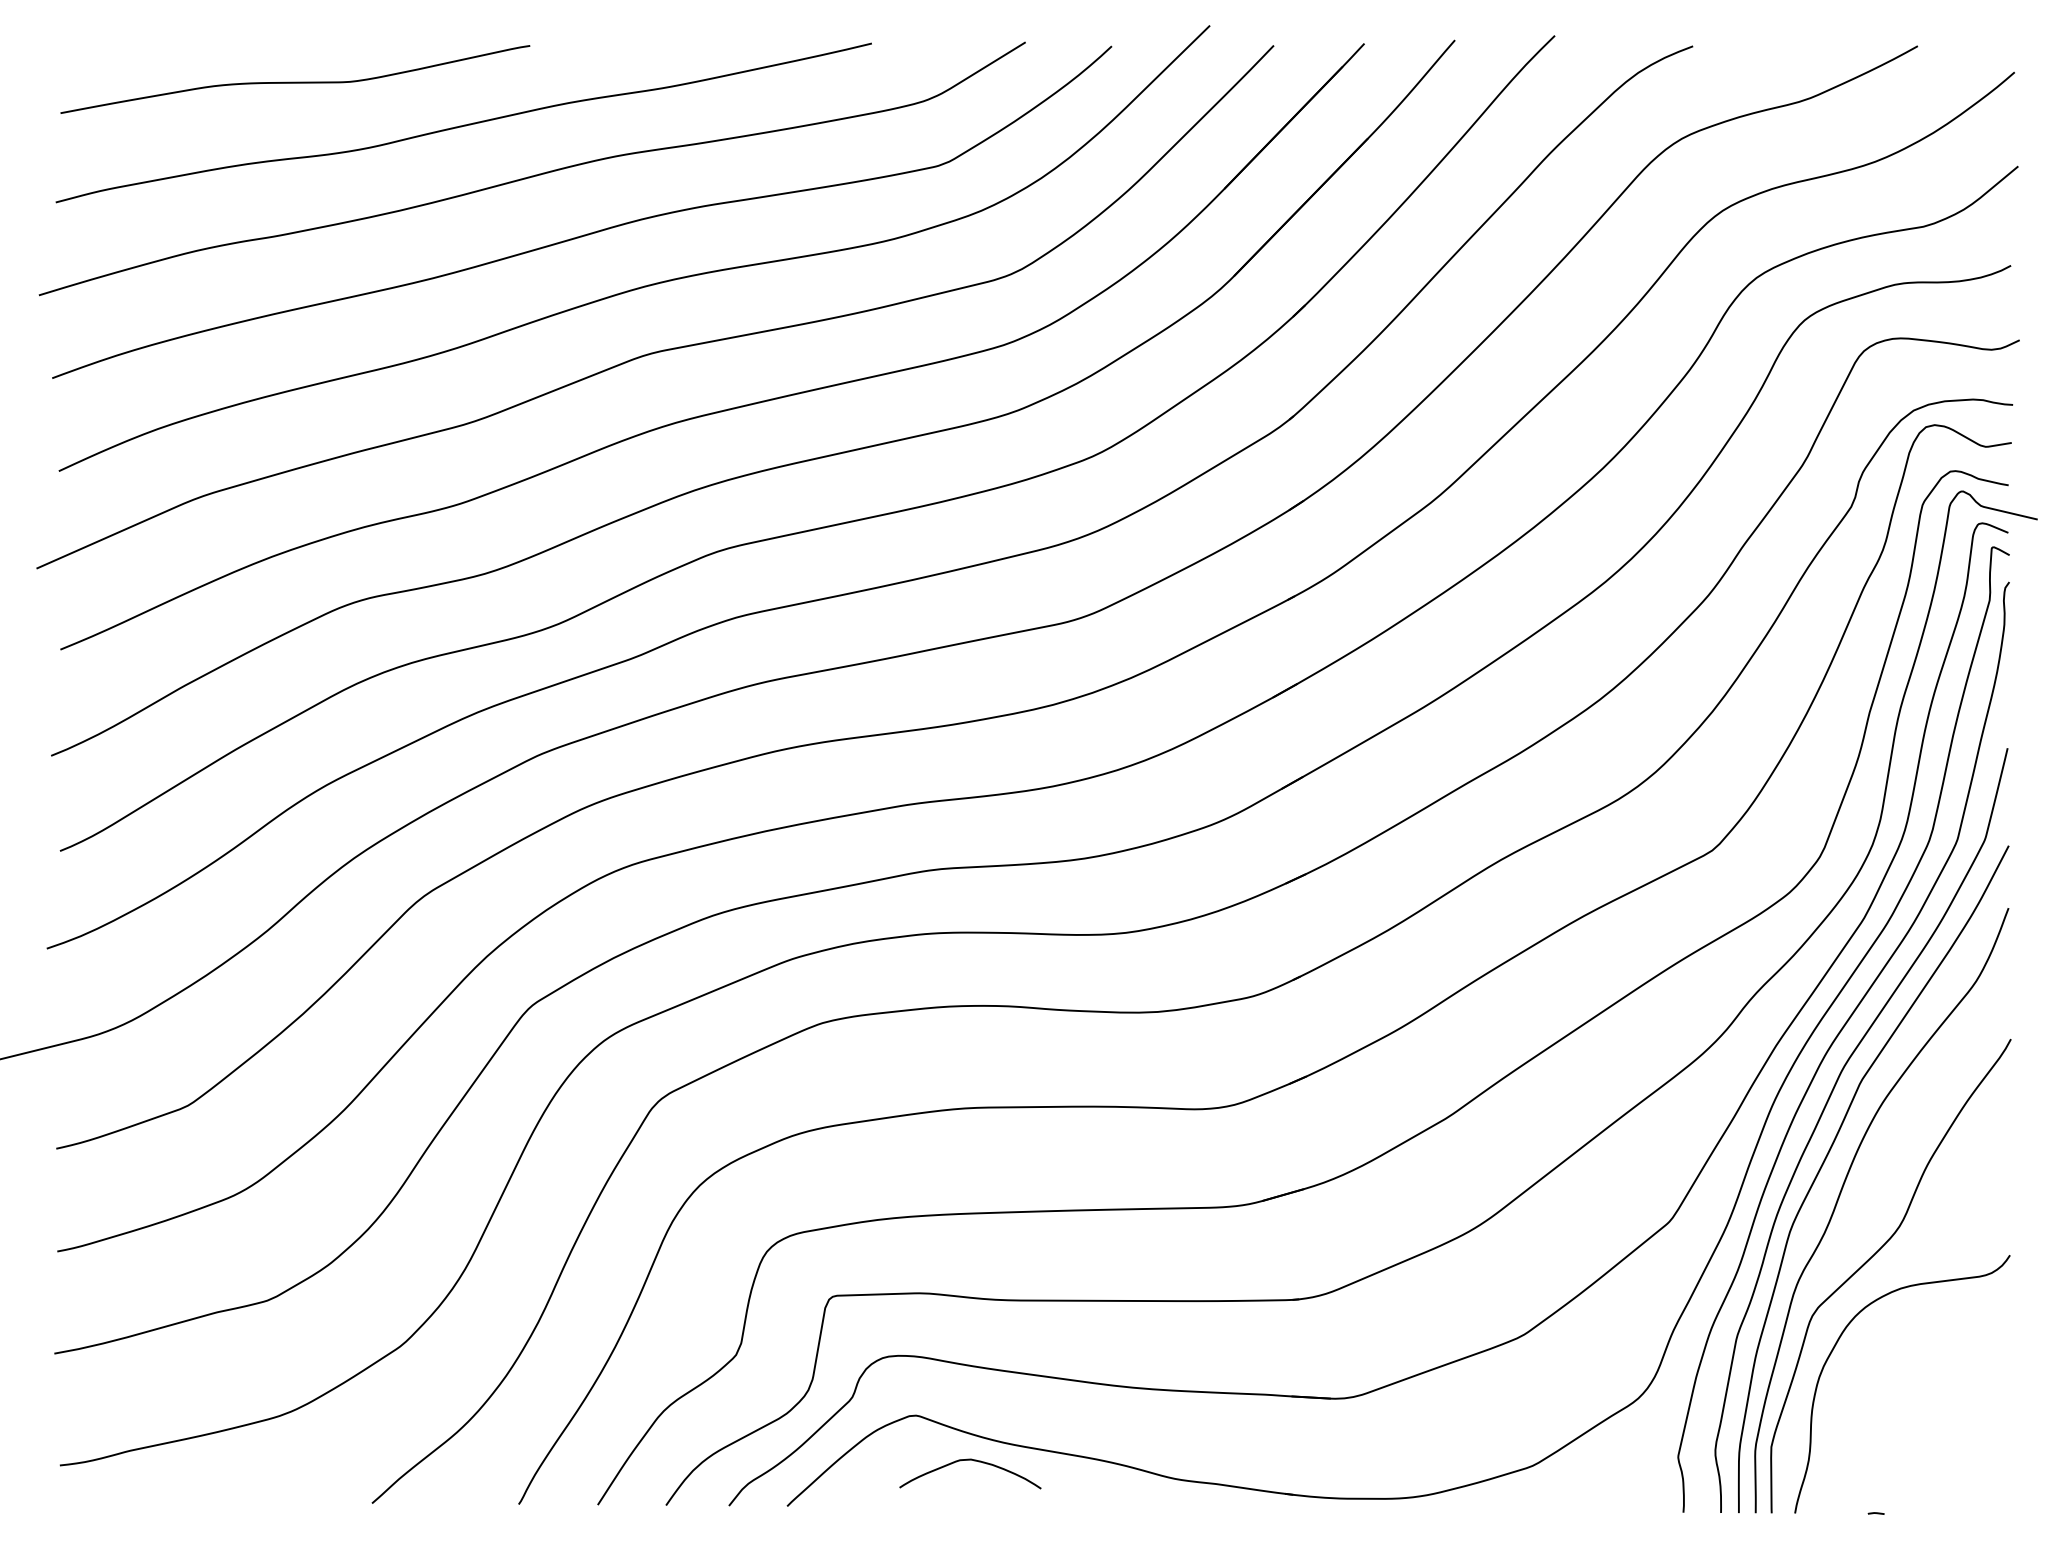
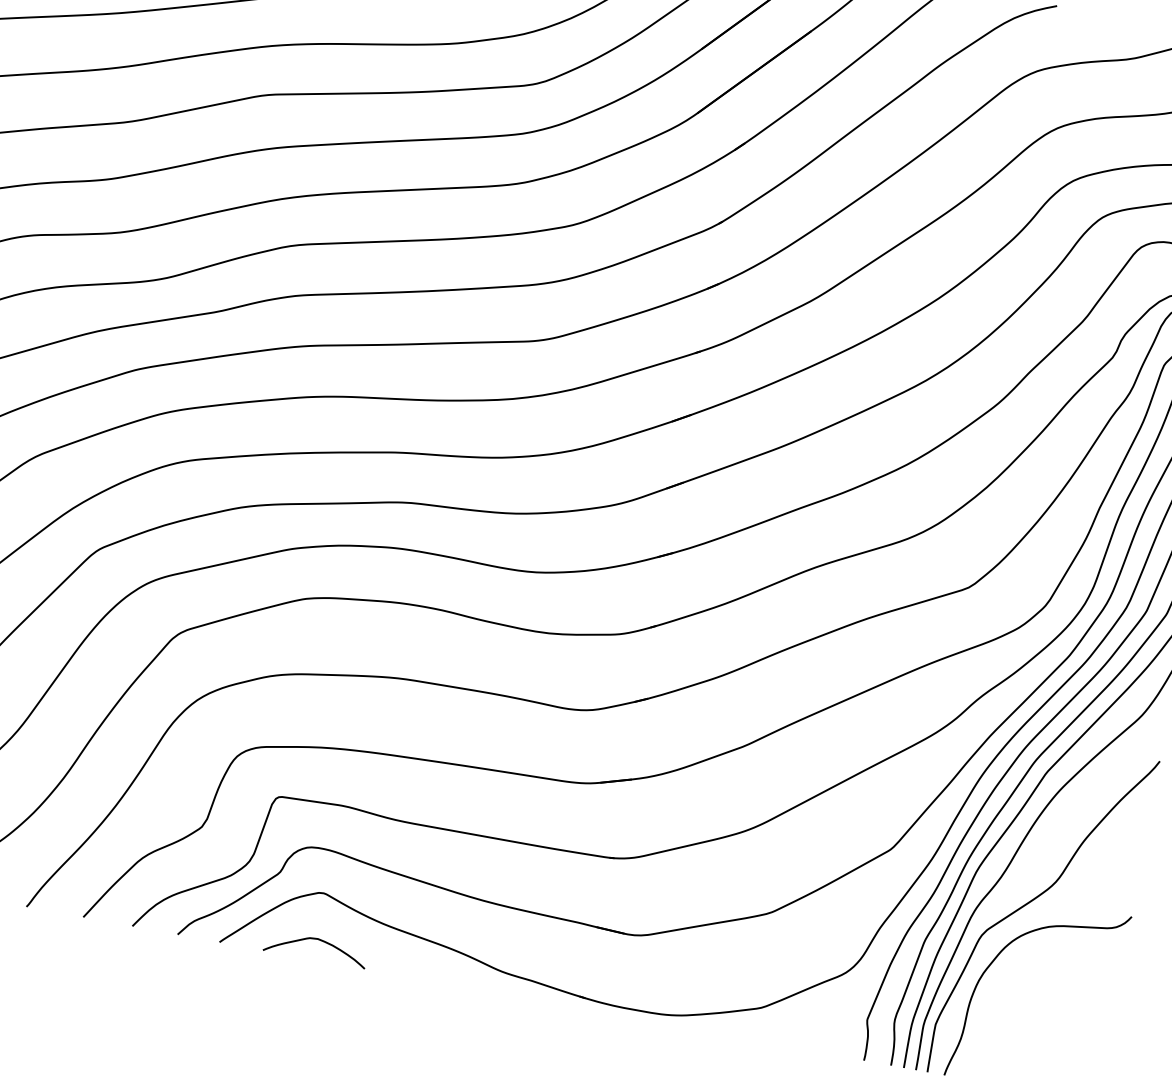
curve: (974, 1461) -> (320, 940), moved

